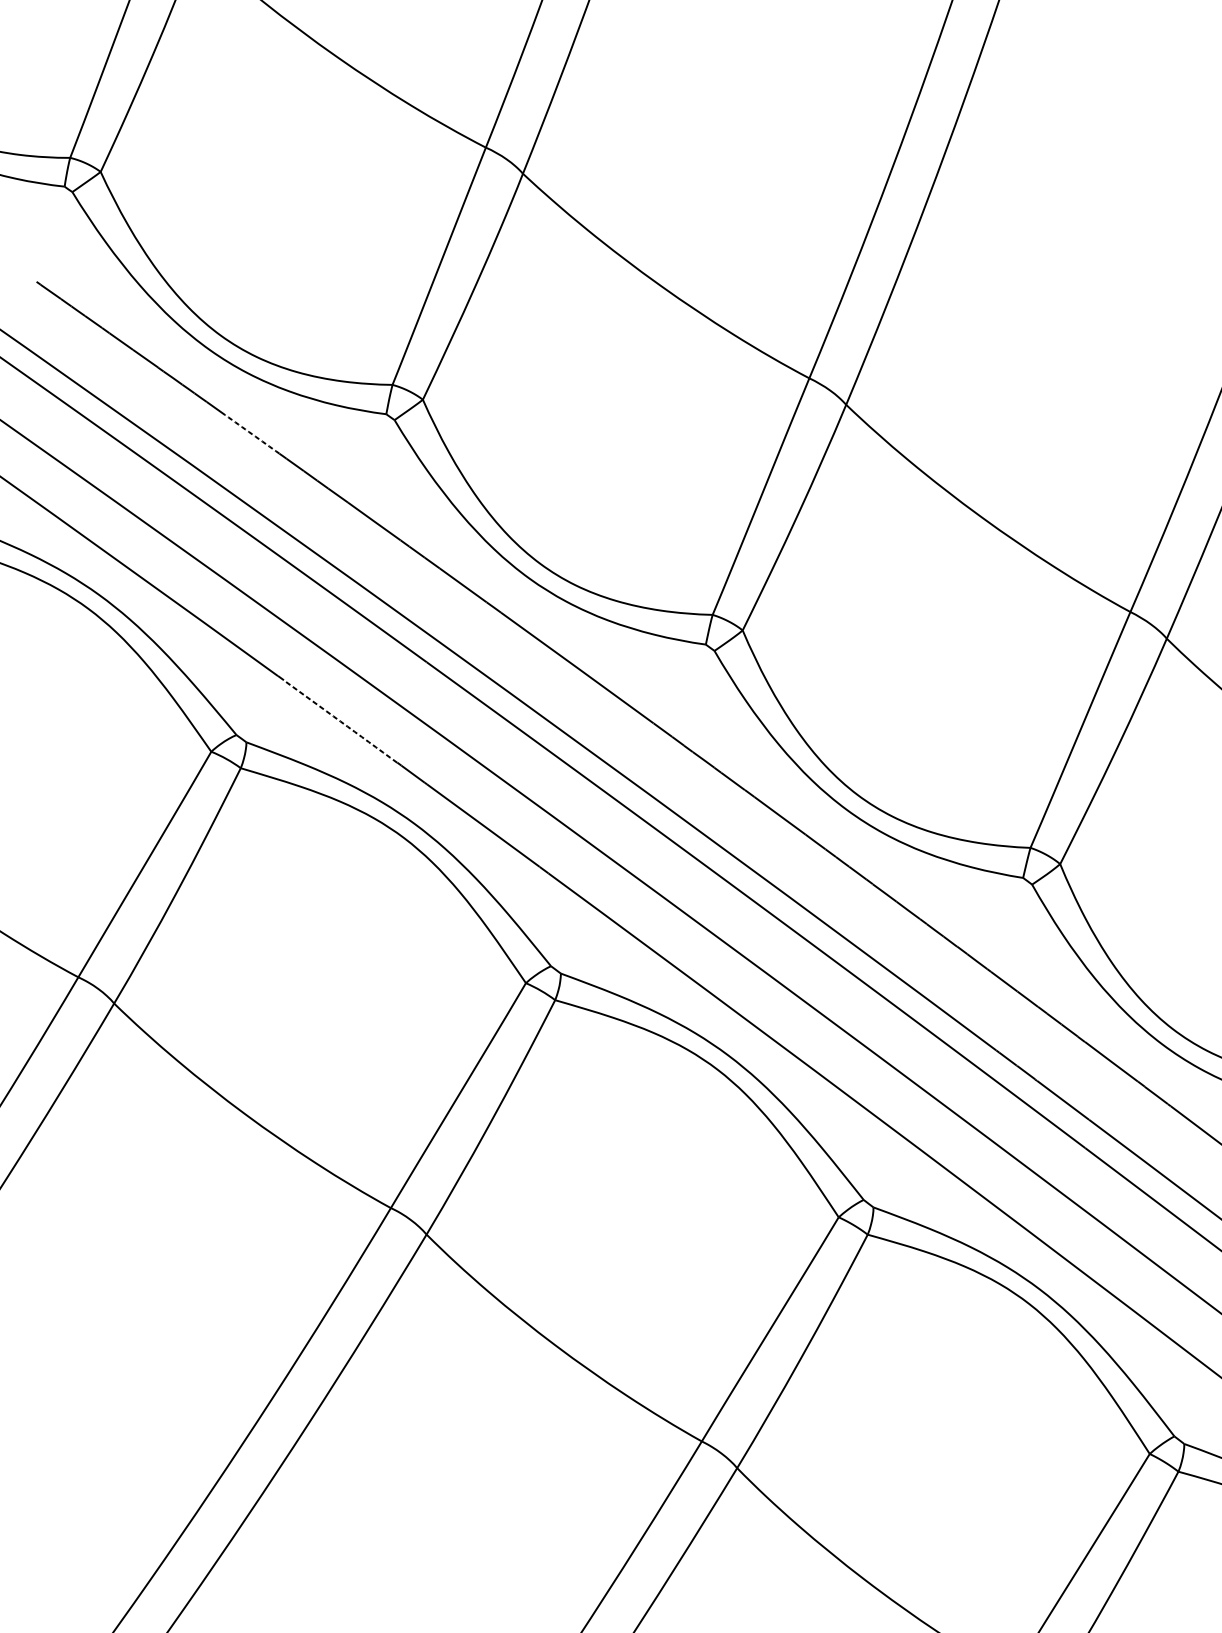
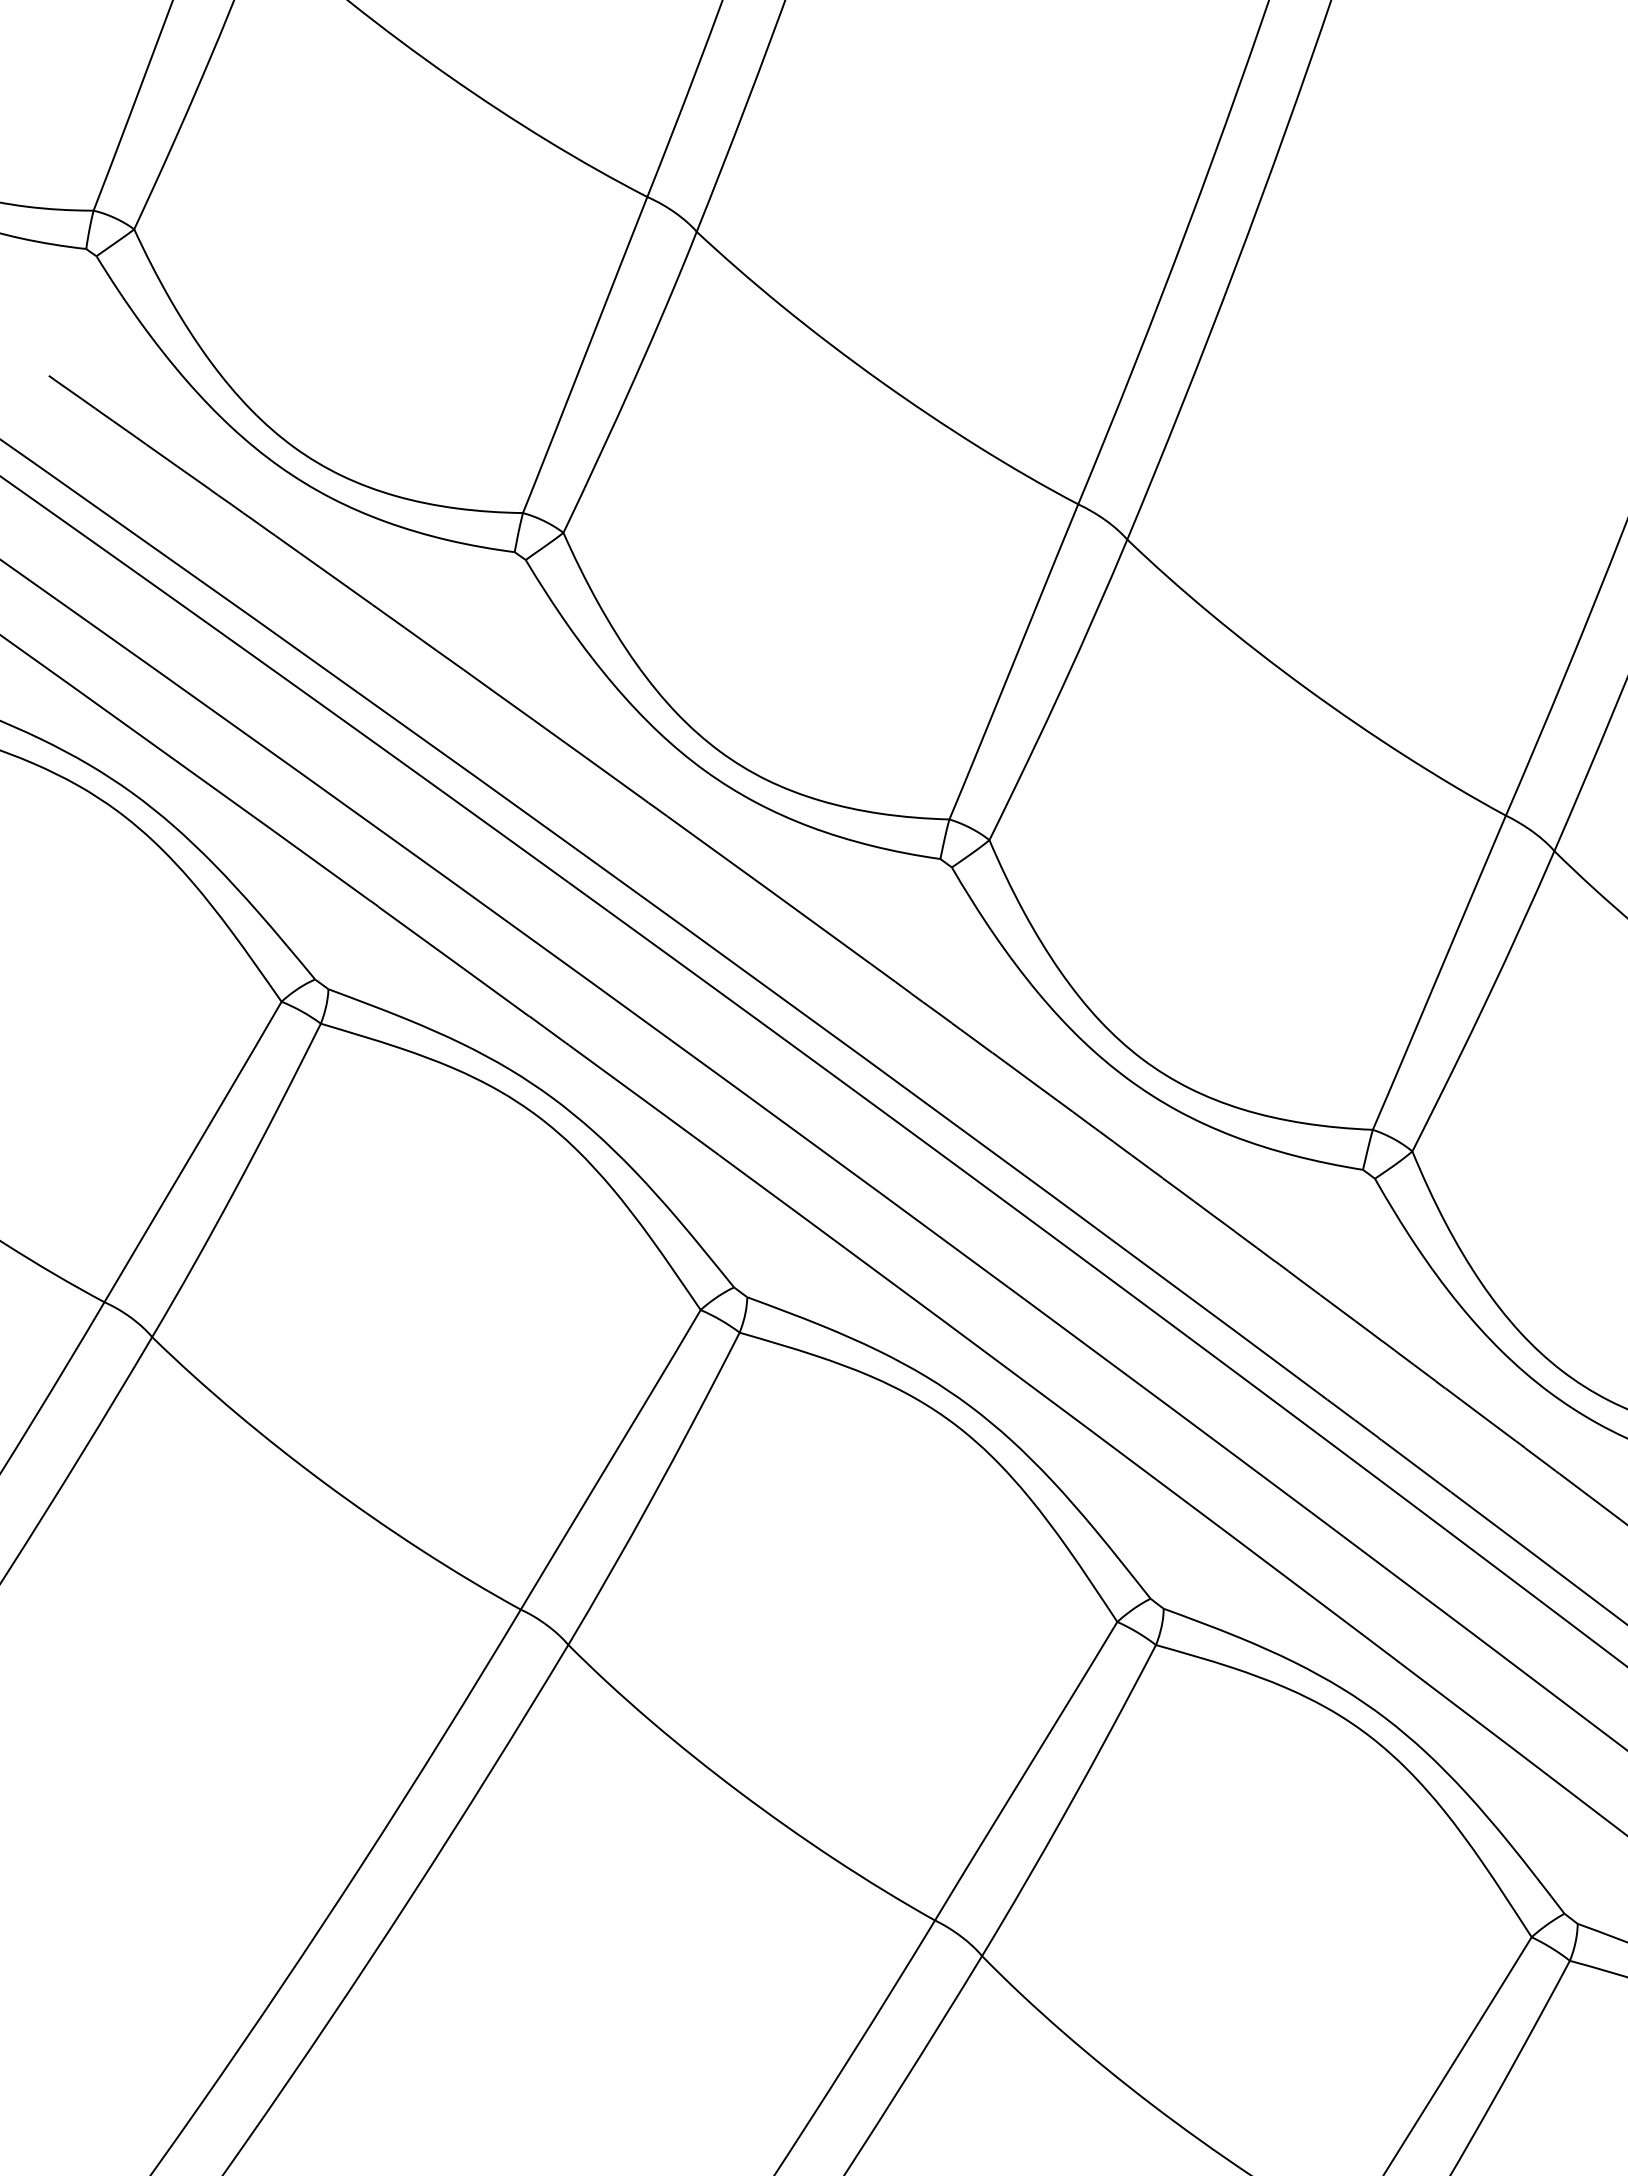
arc: (252, 434) -> (336, 578), dashed -> solid
arc: (340, 721) -> (453, 961), dashed -> solid

